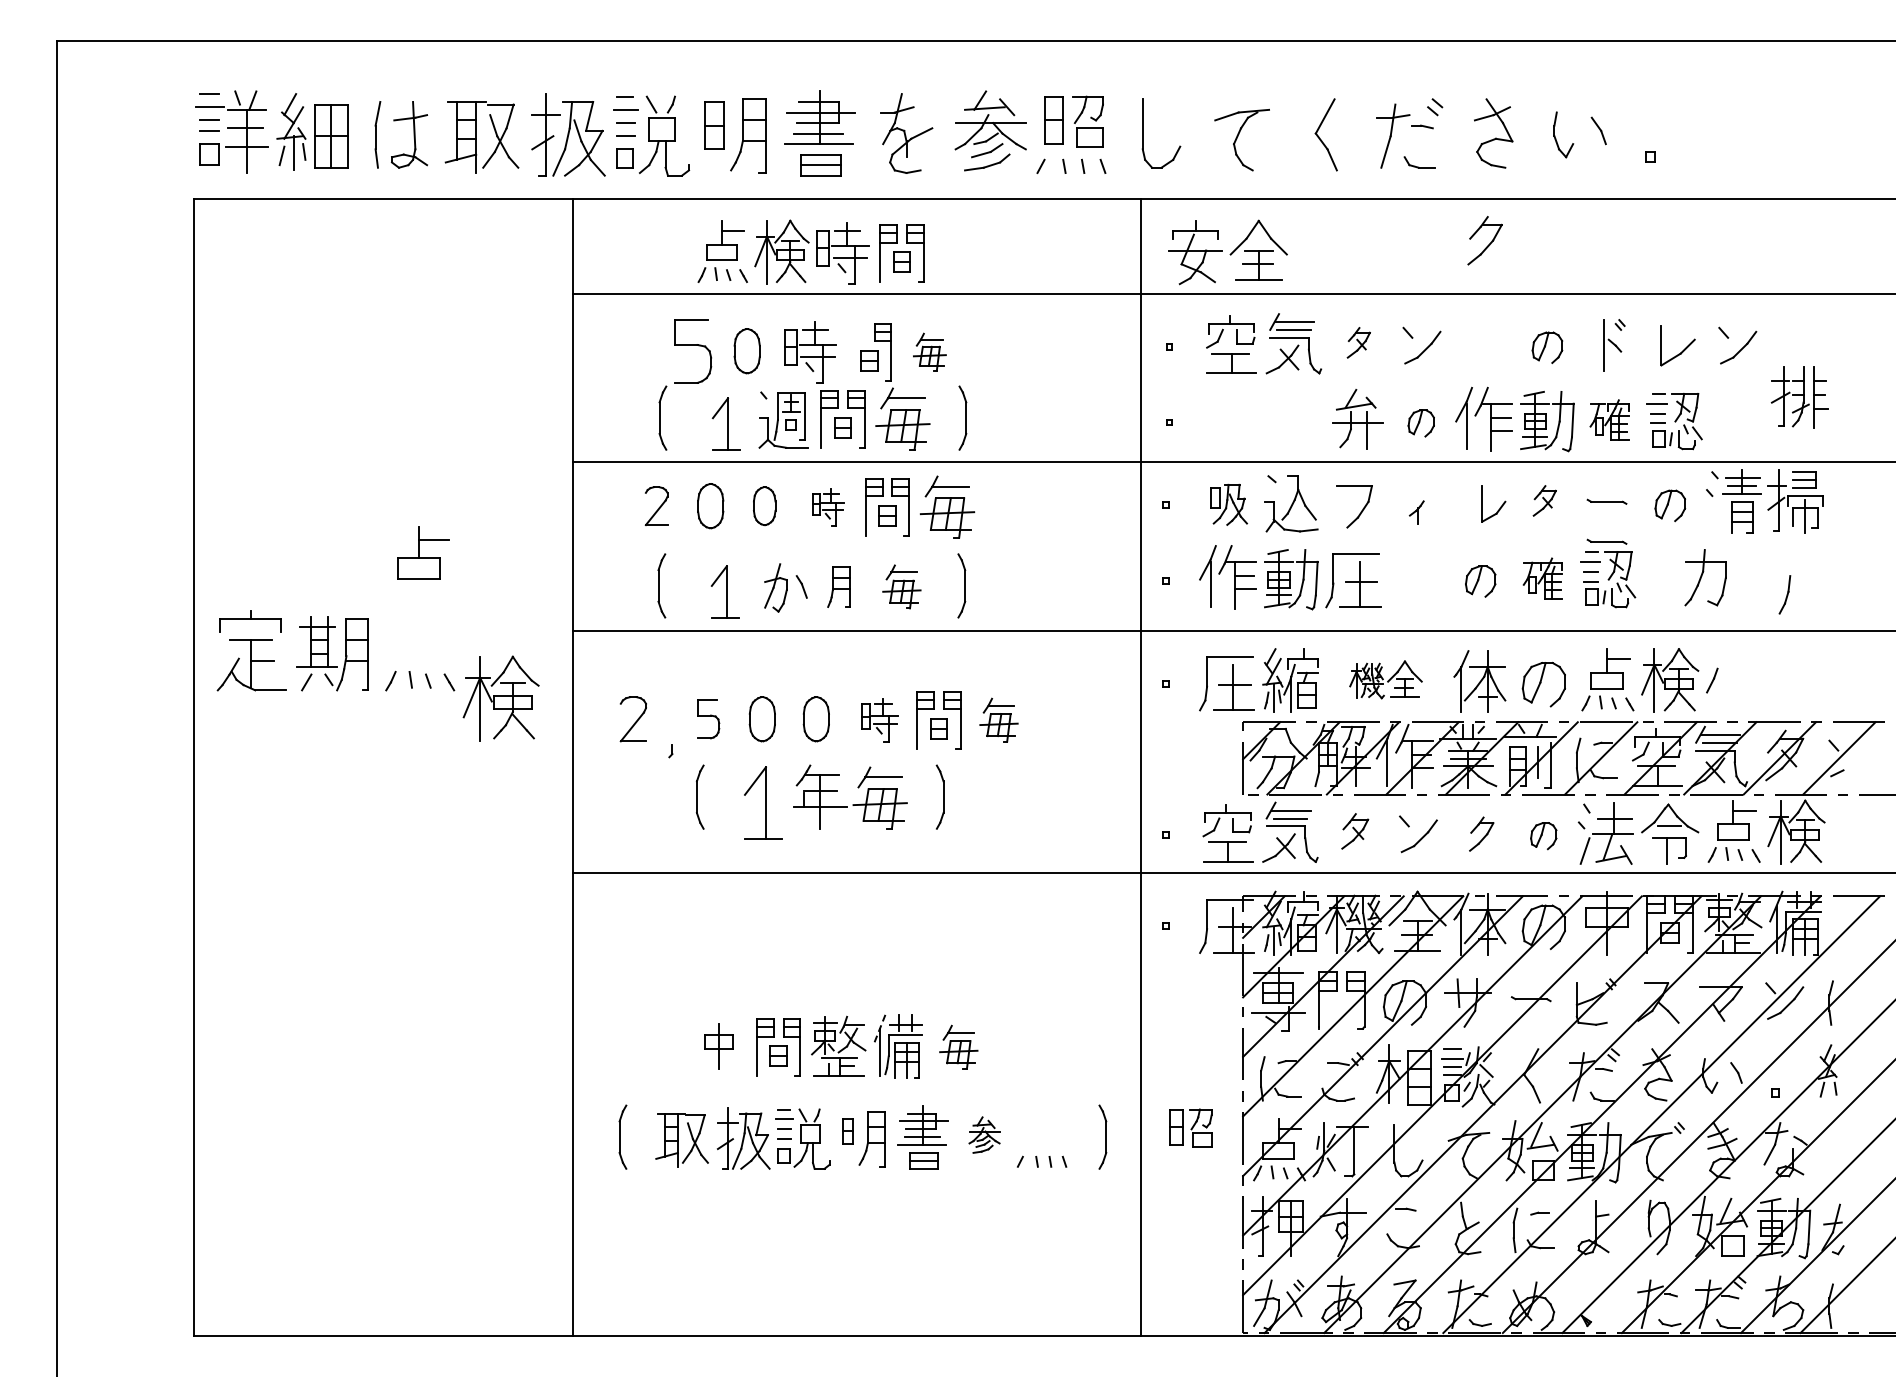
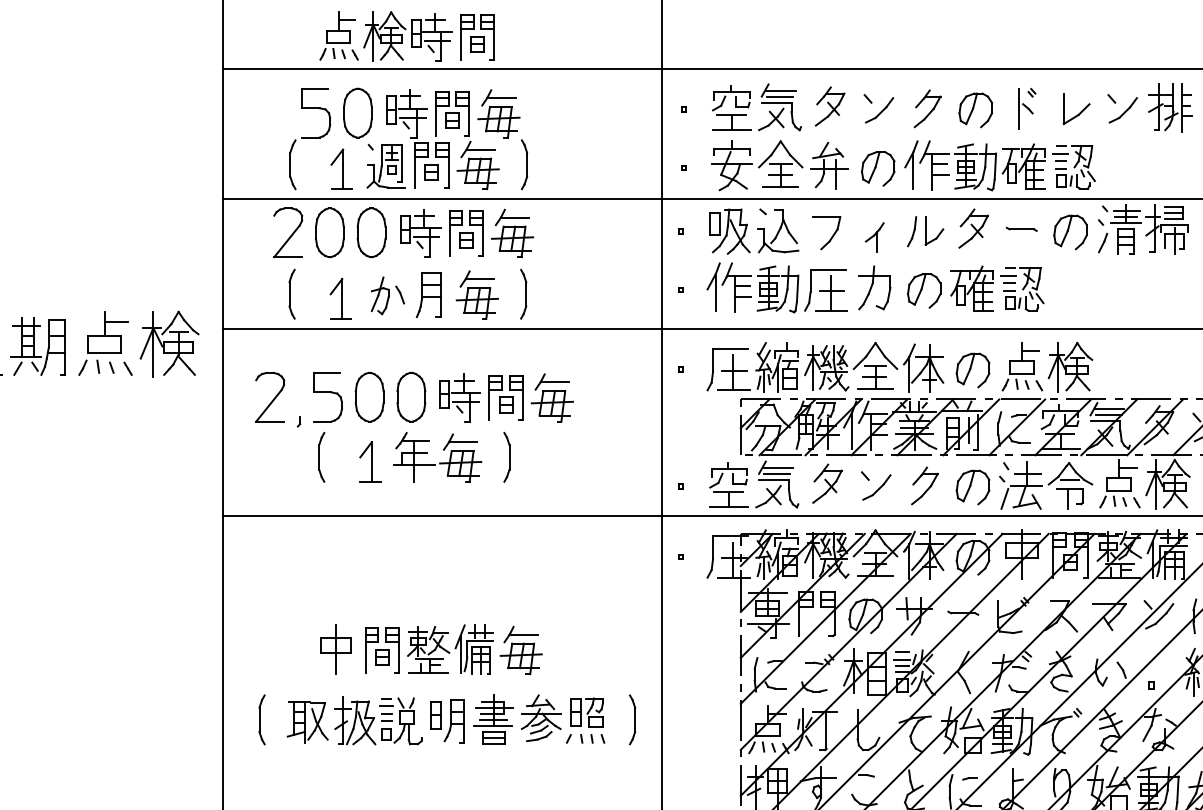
part: (1484, 240) -> (927, 108), moved
part: (1227, 252) -> (756, 165), moved
part: (1358, 342) -> (829, 106), size x1.67
part: (1547, 347) -> (975, 110), size x1.43
part: (747, 350) -> (358, 112), size x1.43
part: (929, 351) -> (498, 113), size x1.67
part: (848, 352) -> (436, 114), added
part: (1799, 397) -> (1170, 107), moved
part: (1609, 419) -> (1023, 165), size x1.43
part: (1421, 423) -> (878, 168), size x1.67
part: (1544, 500) -> (973, 228), size x1.67
part: (1229, 504) -> (730, 231), size x1.43
part: (656, 505) -> (287, 232), size x1.67
part: (710, 505) -> (329, 232), size x1.43
part: (764, 505) -> (371, 232), size x1.67
part: (1670, 505) -> (1070, 232), size x1.43
part: (828, 507) -> (420, 233), size x1.67
part: (1416, 512) -> (874, 237), size x1.67
part: (1606, 541) -> (1021, 259), removed
part: (423, 552) -> (108, 331), moved
part: (1705, 577) -> (874, 287), moved
part: (1542, 578) -> (971, 288), size x1.43
part: (1480, 581) -> (924, 290), size x1.43
part: (838, 586) -> (428, 294), size x1.43
part: (901, 586) -> (477, 294), size x1.43
part: (1784, 594) -> (911, 231), moved
part: (1385, 679) -> (850, 366), size x1.67
line: (1712, 680) -> (1103, 242), moved
part: (500, 698) -> (169, 344), moved
part: (633, 718) -> (270, 396), size x1.43
part: (762, 718) -> (369, 396), size x1.43
part: (816, 718) -> (411, 396), size x1.43
part: (708, 719) -> (328, 397), size x1.67
part: (998, 719) -> (551, 397), size x1.43
part: (879, 720) -> (460, 398), size x1.43
part: (763, 802) -> (370, 461), size x0.71
part: (1354, 831) -> (826, 483), size x1.43
part: (1481, 833) -> (924, 485), size x1.43
part: (1543, 835) -> (972, 486), size x1.67
line: (879, 1029) -> (460, 636), dashed -> solid
part: (718, 1046) -> (335, 649), size x1.43
part: (958, 1046) -> (521, 649), size x1.43
line: (1829, 1091) -> (1193, 684), added
part: (1190, 1127) -> (586, 712), moved
part: (847, 1131) -> (435, 715), size x1.43
part: (984, 1134) -> (541, 717), size x1.67

